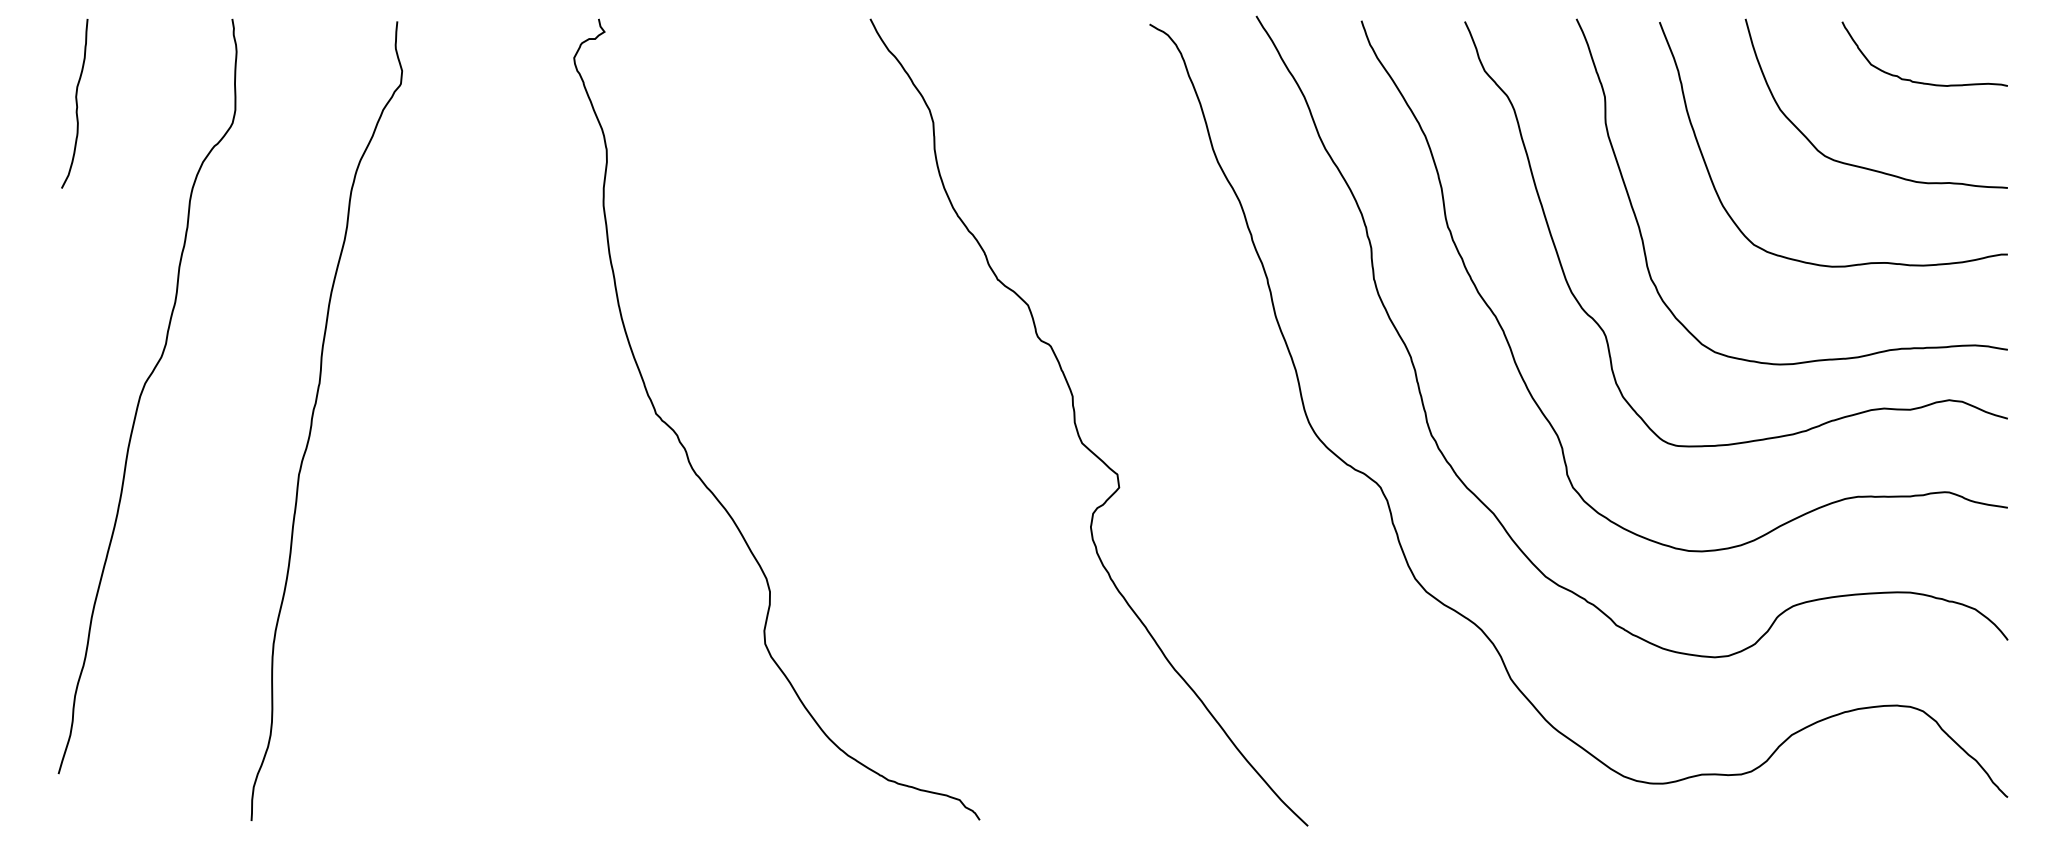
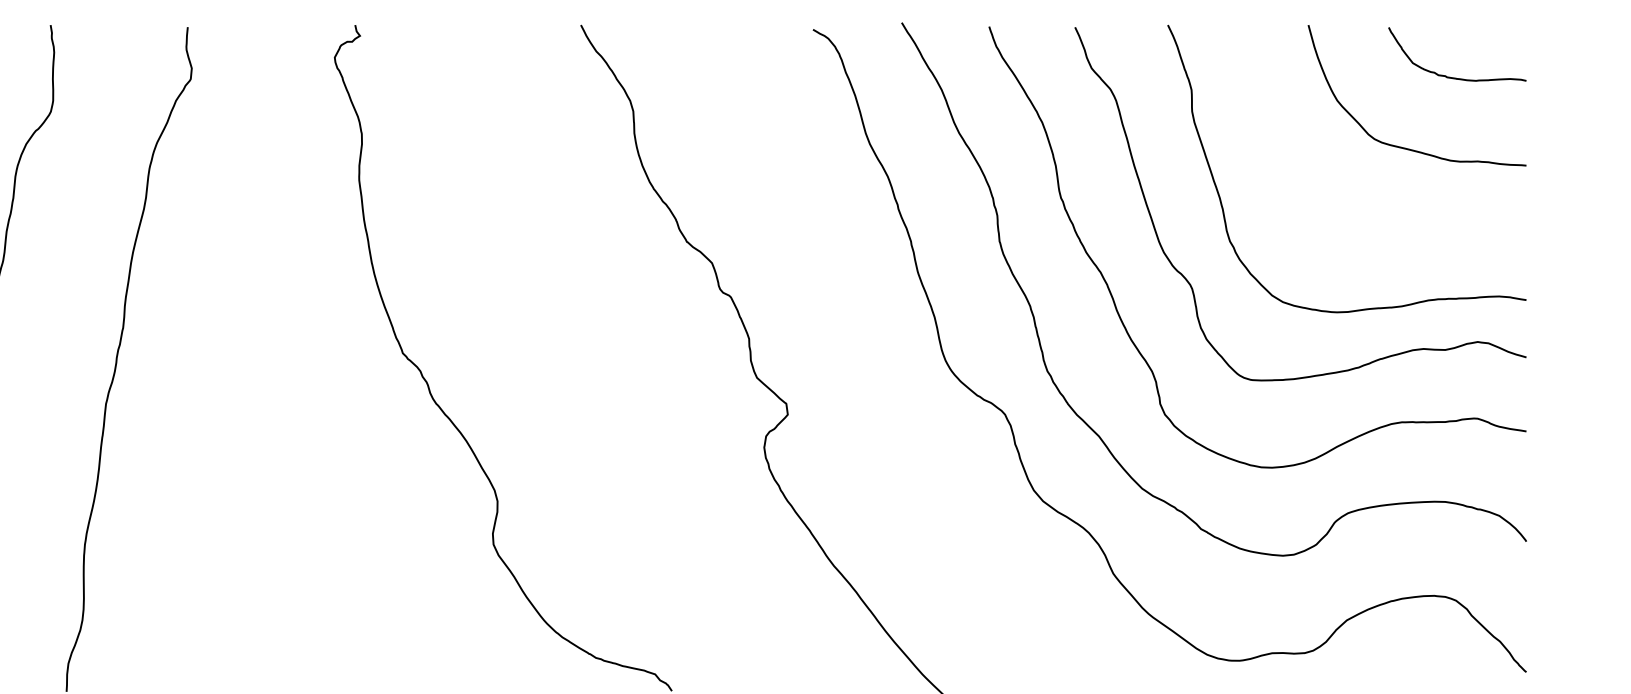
curve: (1811, 262) -> (1363, 227), removed

